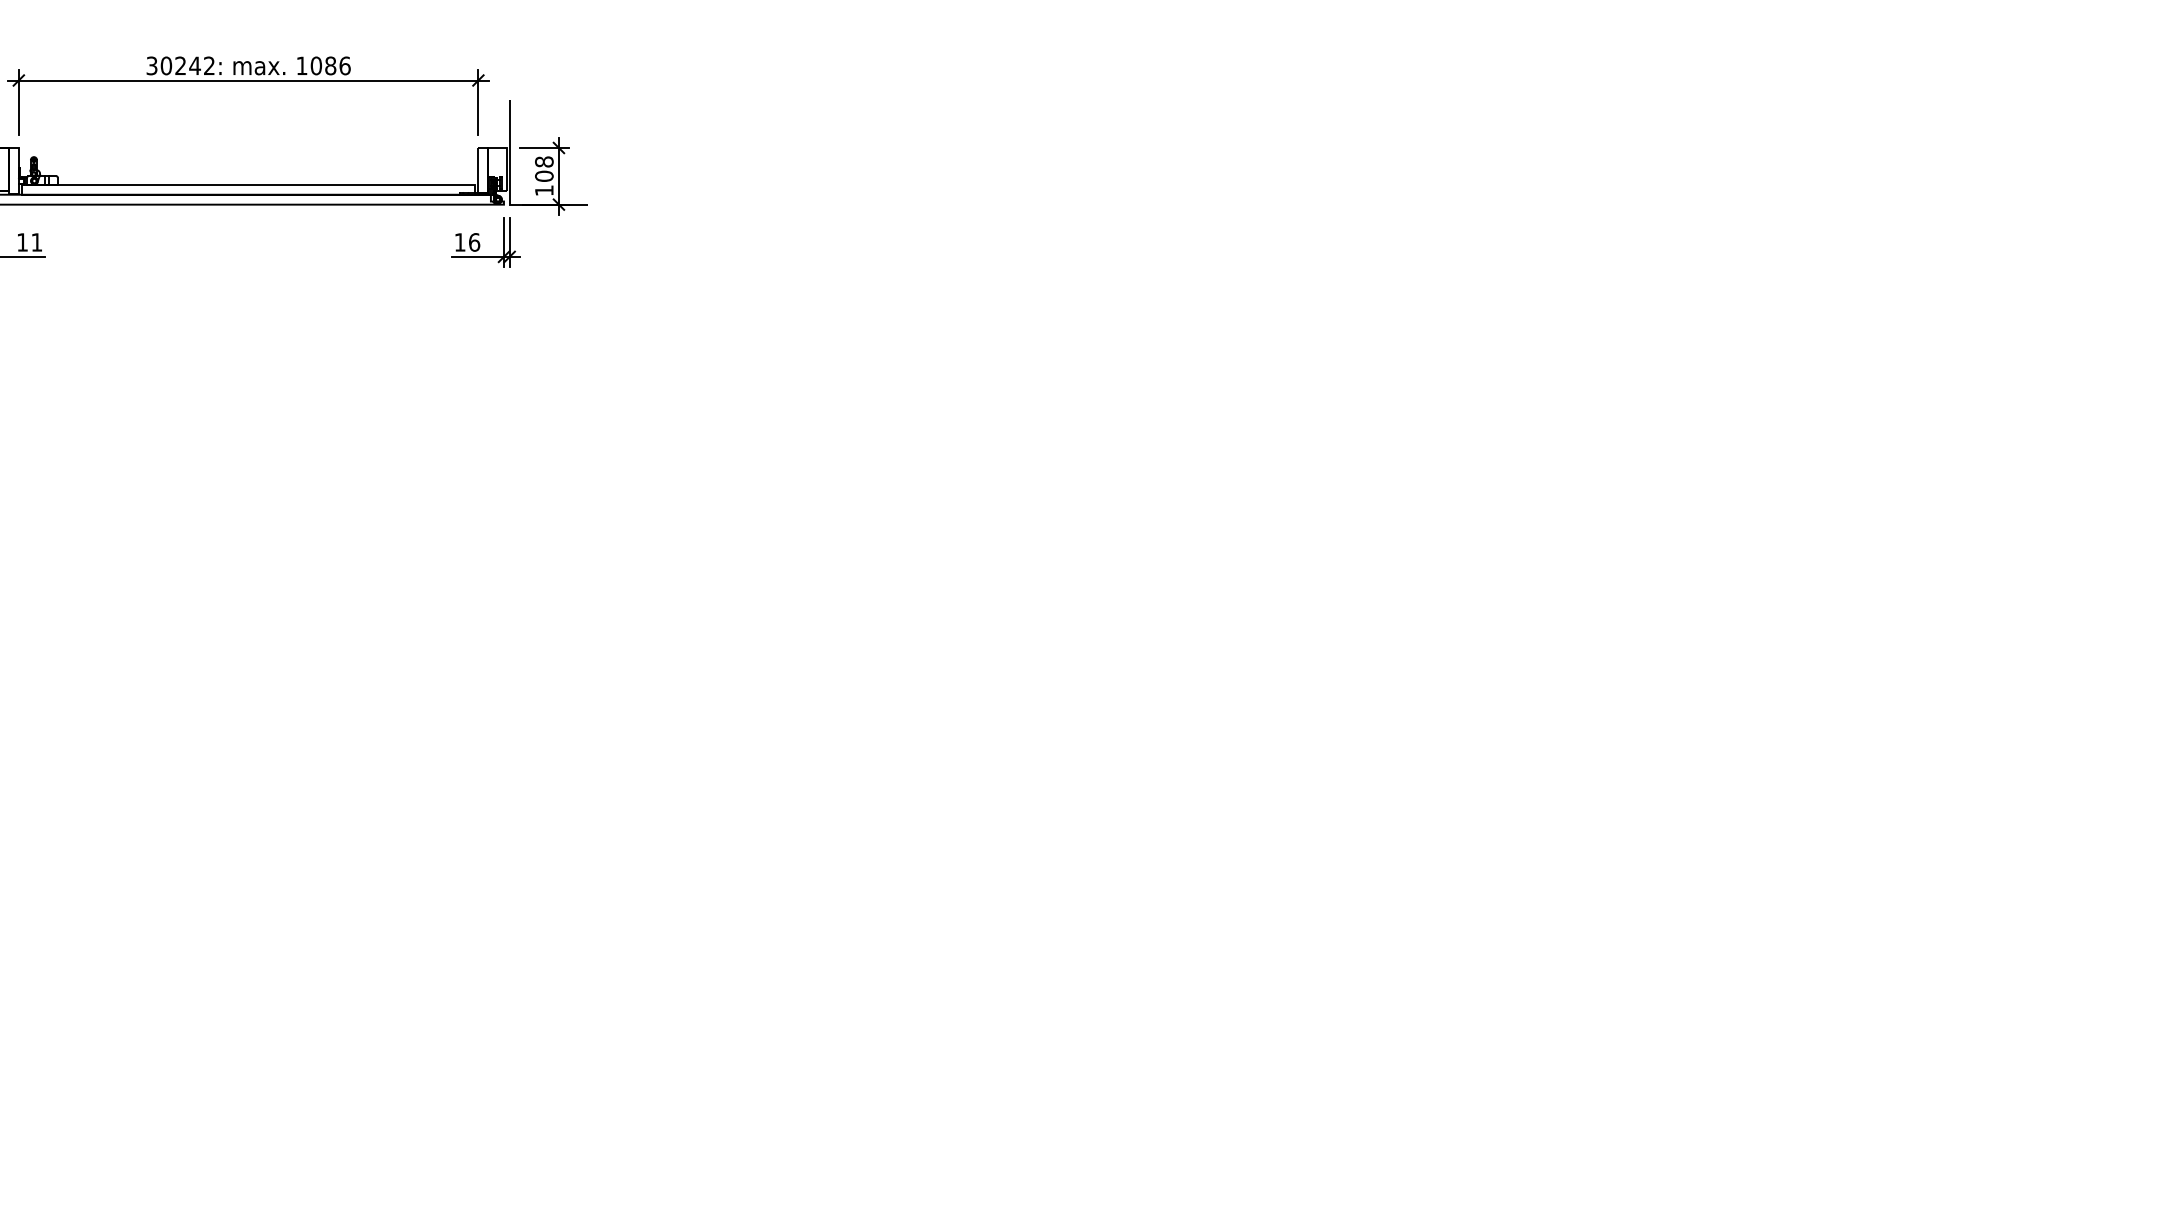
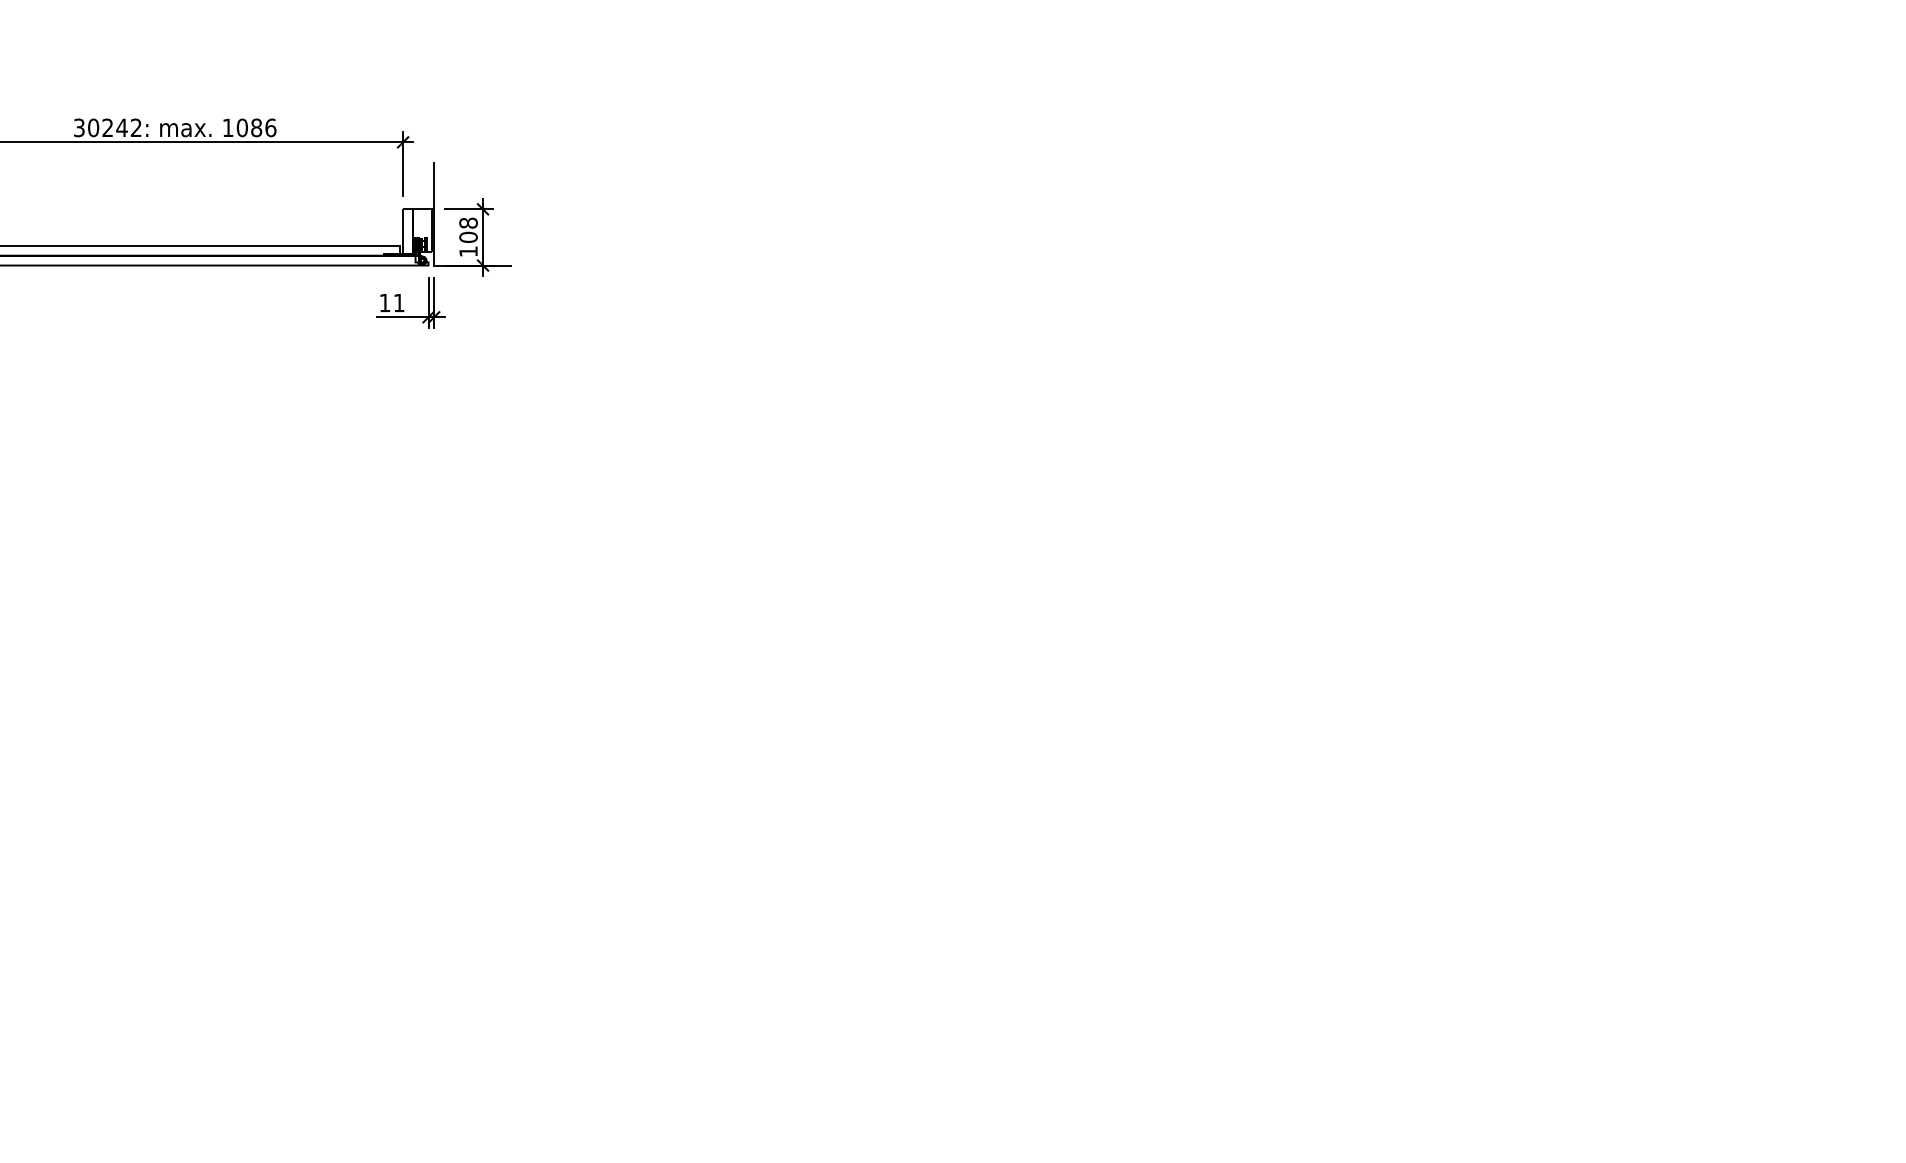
text: (474, 242) -> (399, 303), 16 -> 11

